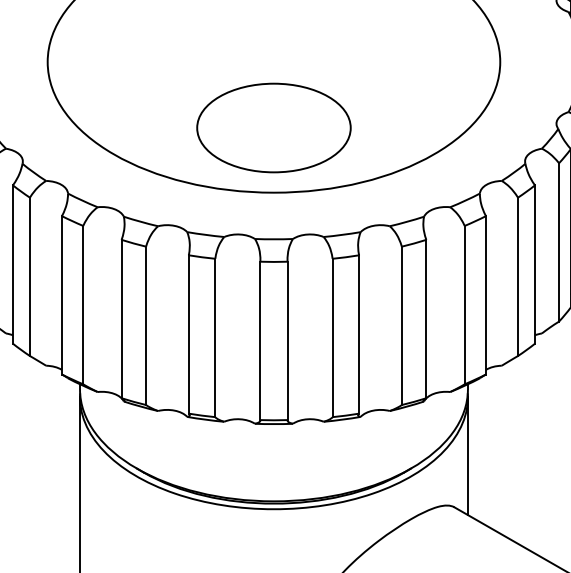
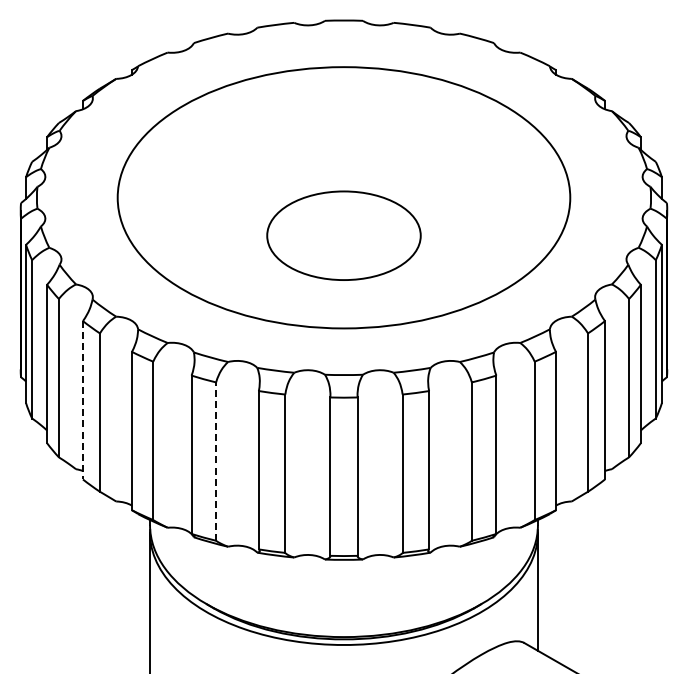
part: (273, 127) -> (343, 235), moved
line: (13, 264) -> (83, 400), solid -> dashed
line: (146, 325) -> (216, 461), solid -> dashed

